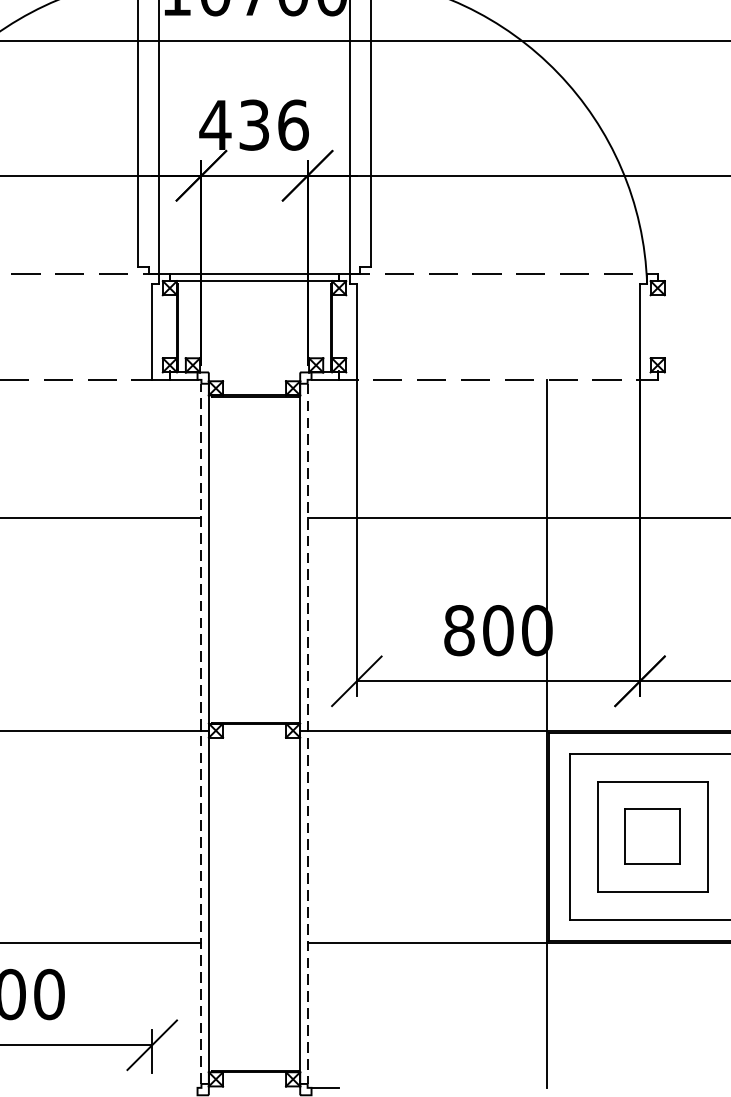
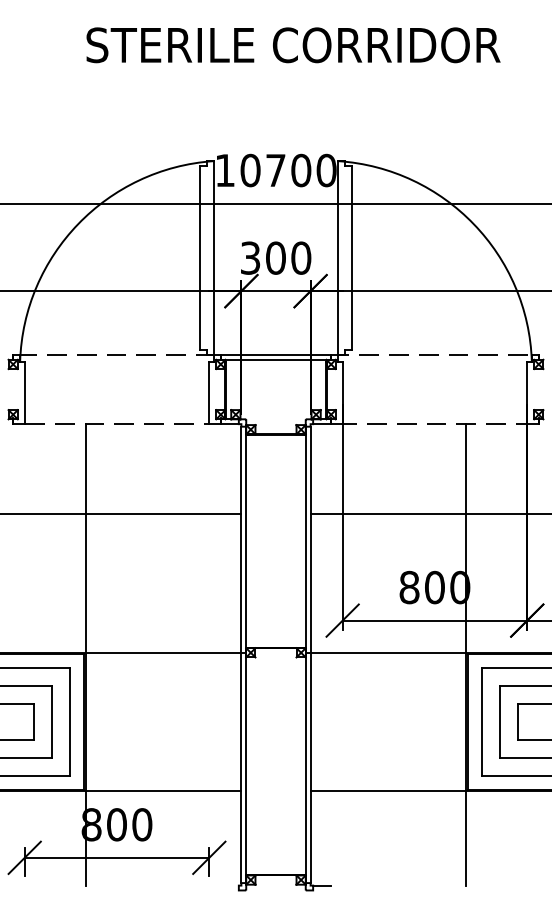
text: (253, 124) -> (275, 257), 436 -> 300
line: (201, 733) -> (241, 654), dashed -> solid
line: (307, 734) -> (310, 655), dashed -> solid

